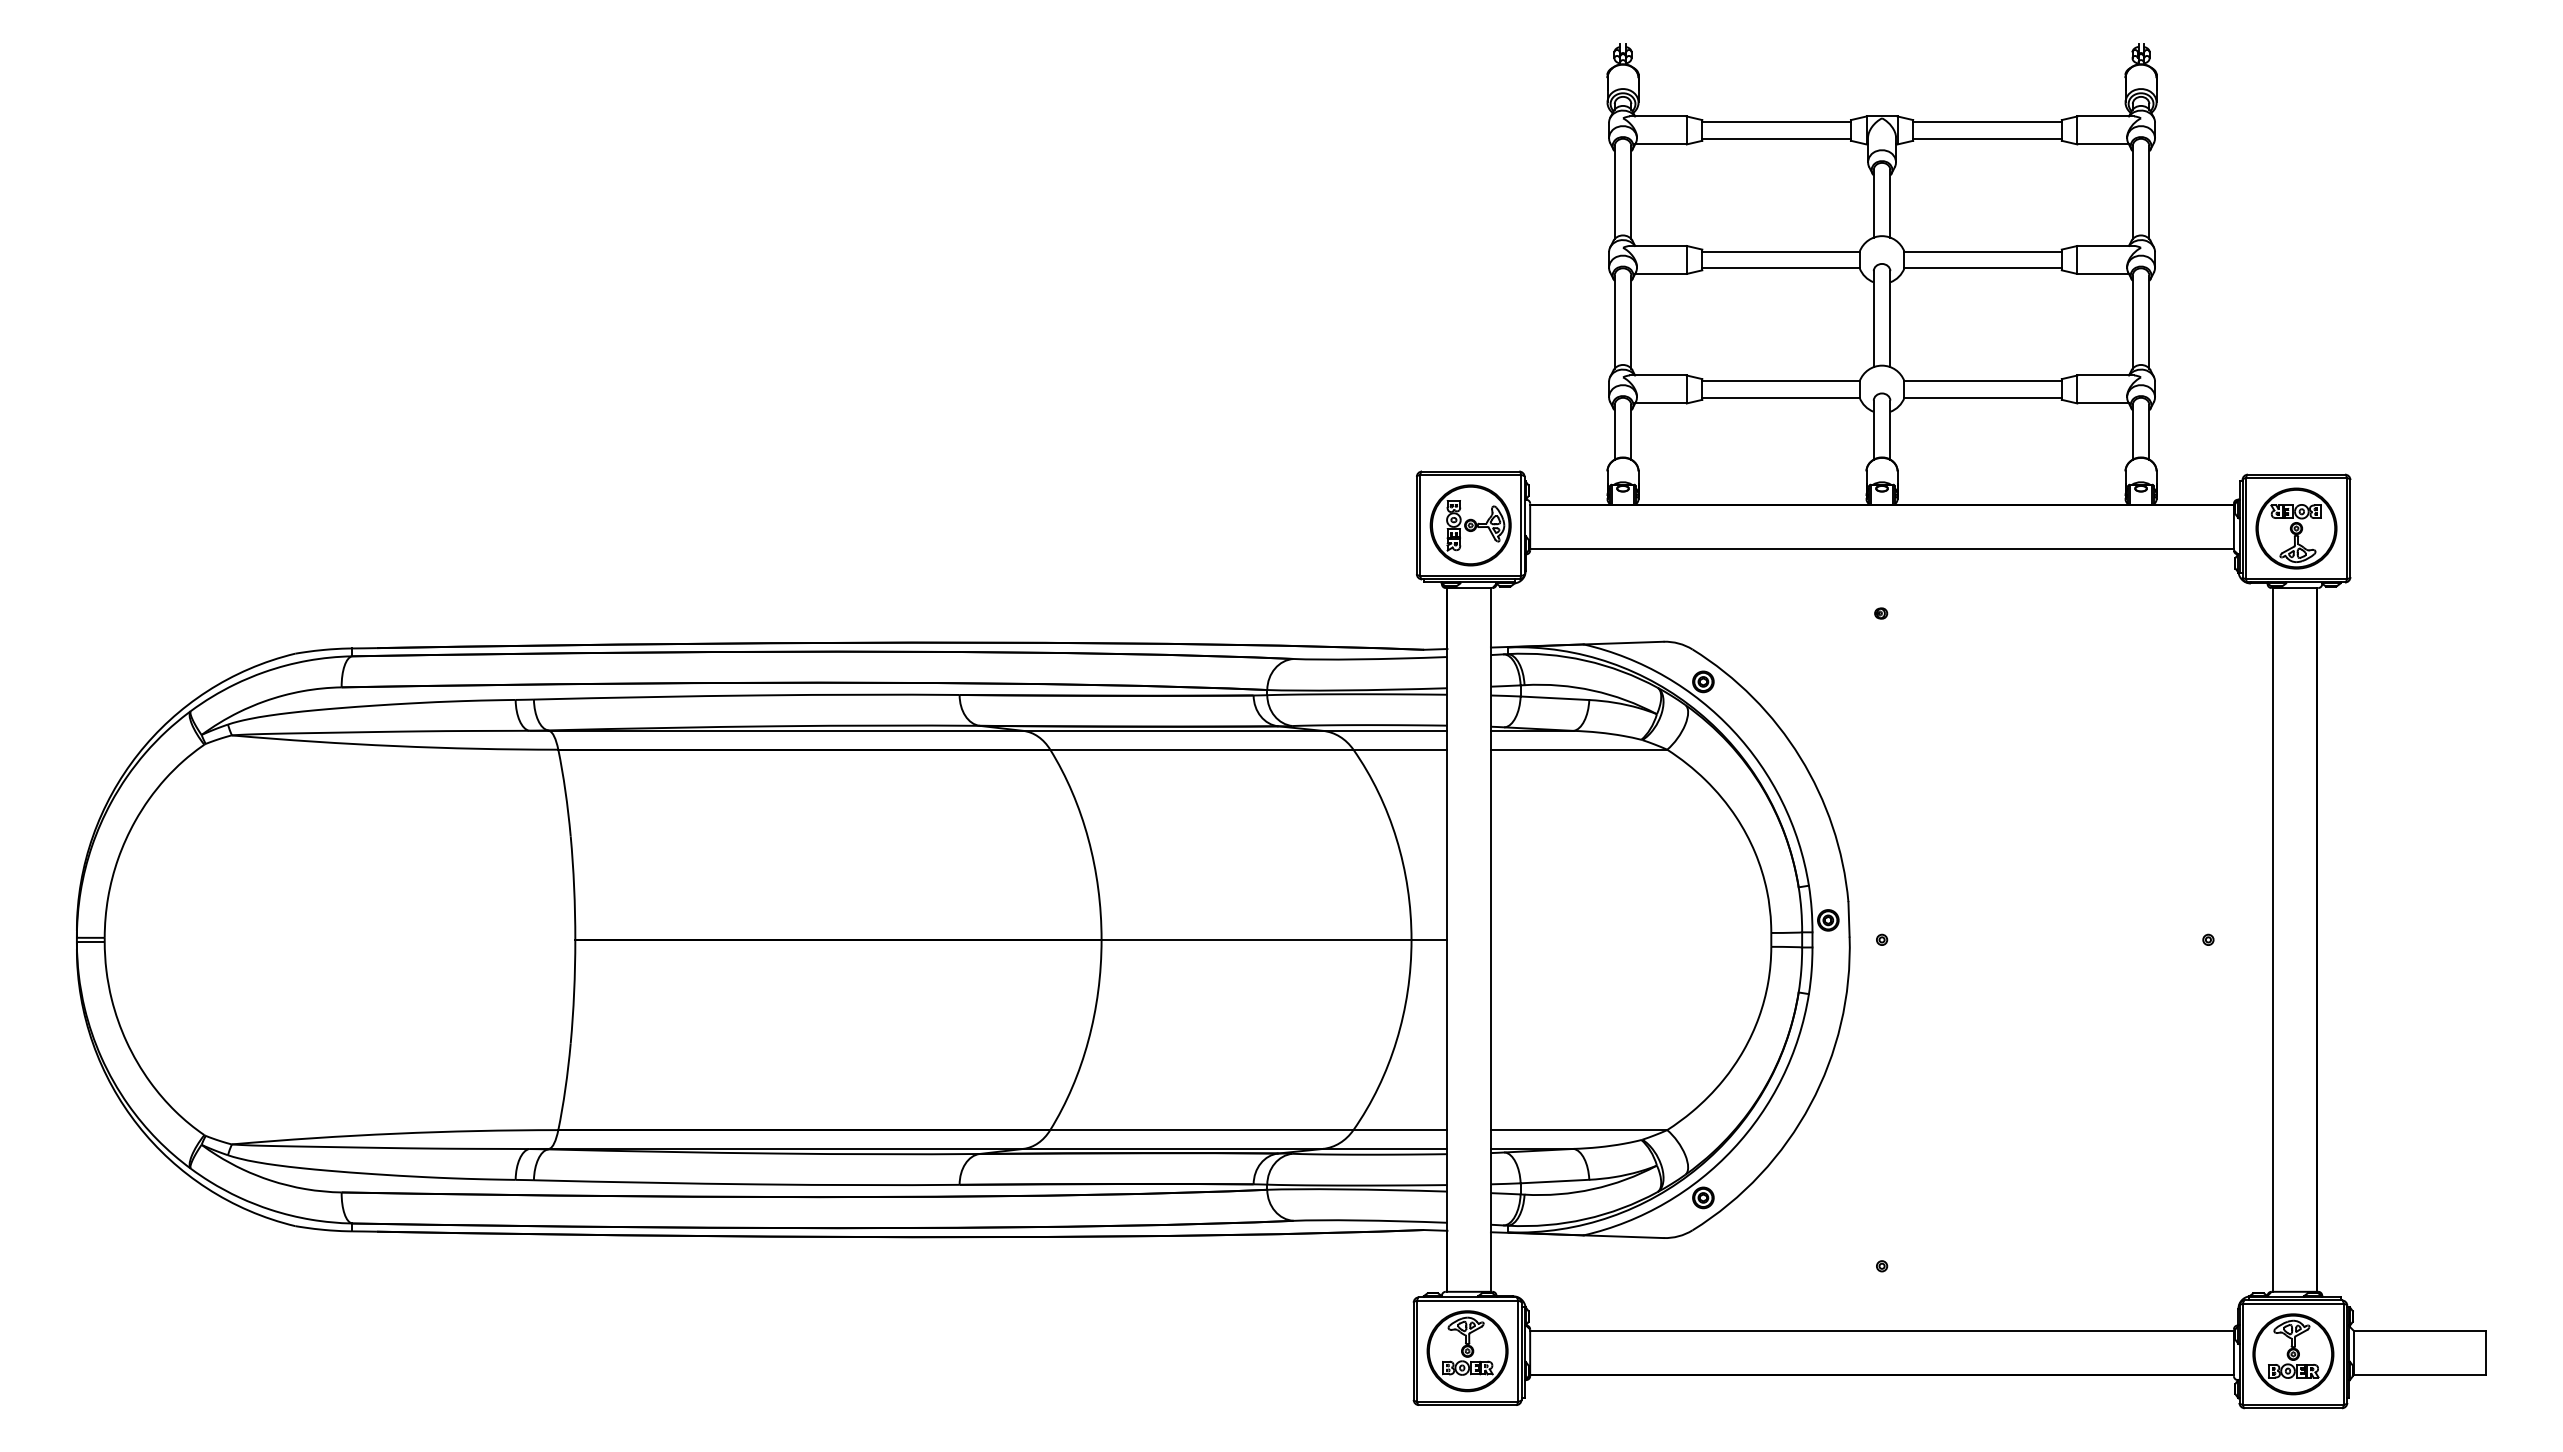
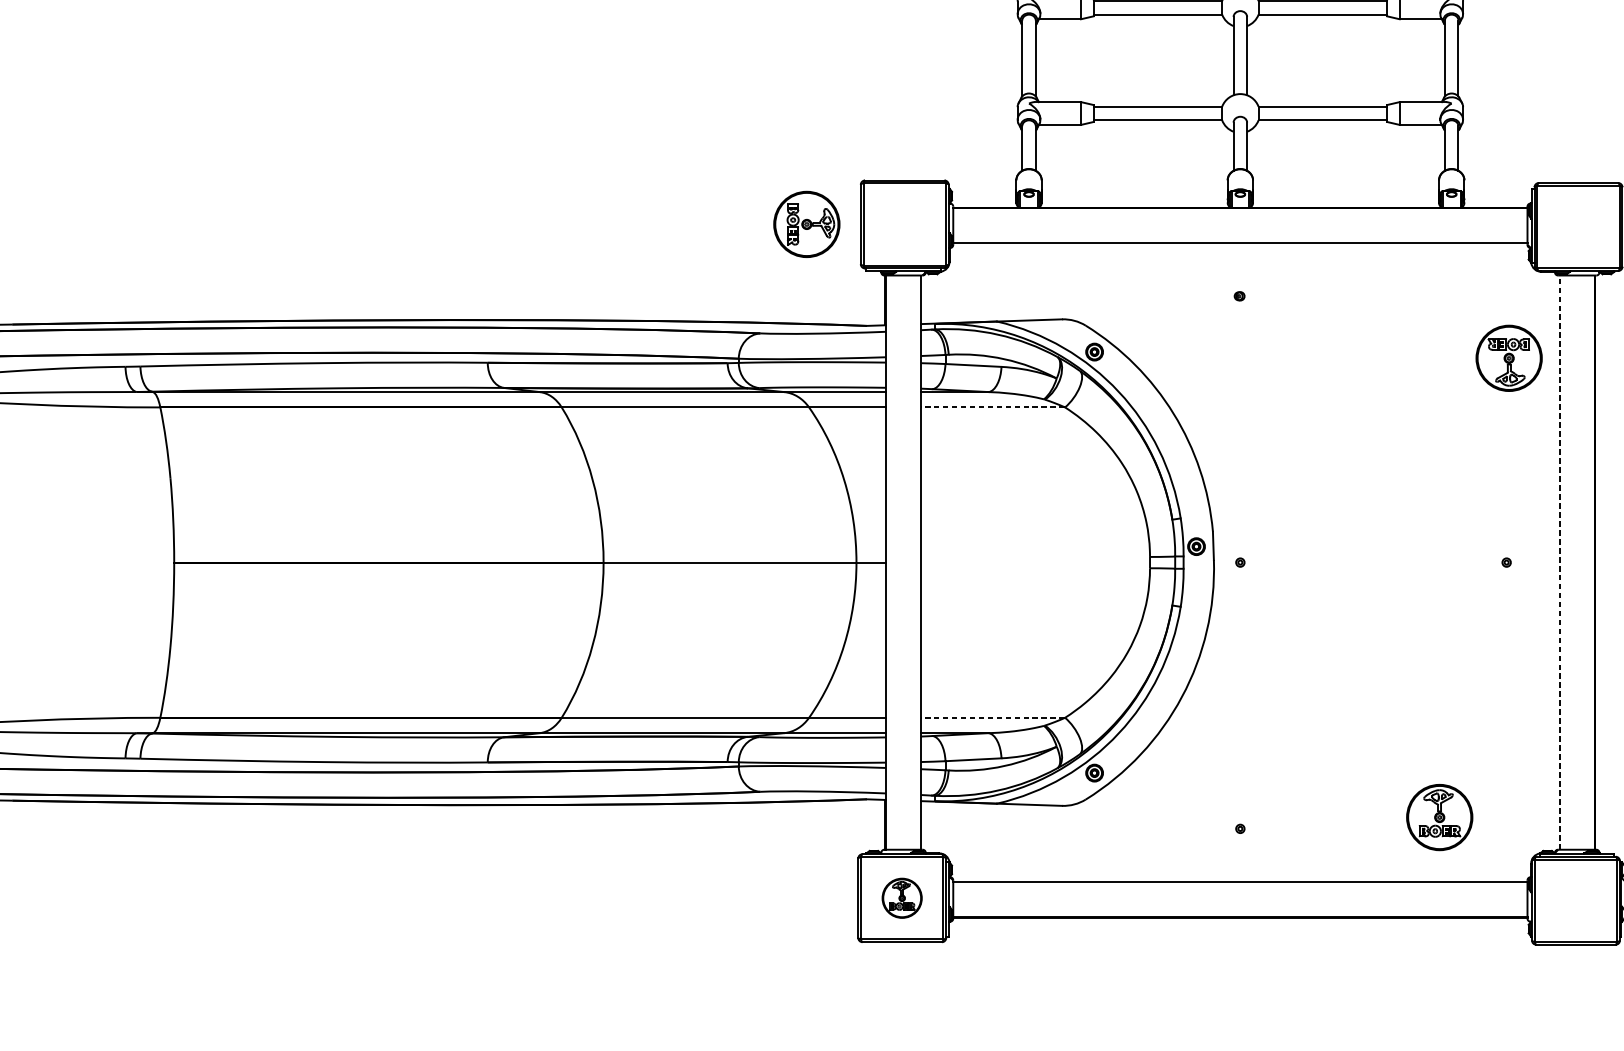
part: (1470, 525) -> (806, 224), moved
part: (2296, 528) -> (1509, 358), moved
line: (1578, 749) -> (992, 407), solid -> dashed
line: (2273, 939) -> (1559, 562), solid -> dashed
line: (1578, 1130) -> (992, 718), solid -> dashed
part: (1467, 1351) -> (902, 898), size x0.6
part: (2293, 1354) -> (1439, 817), moved

